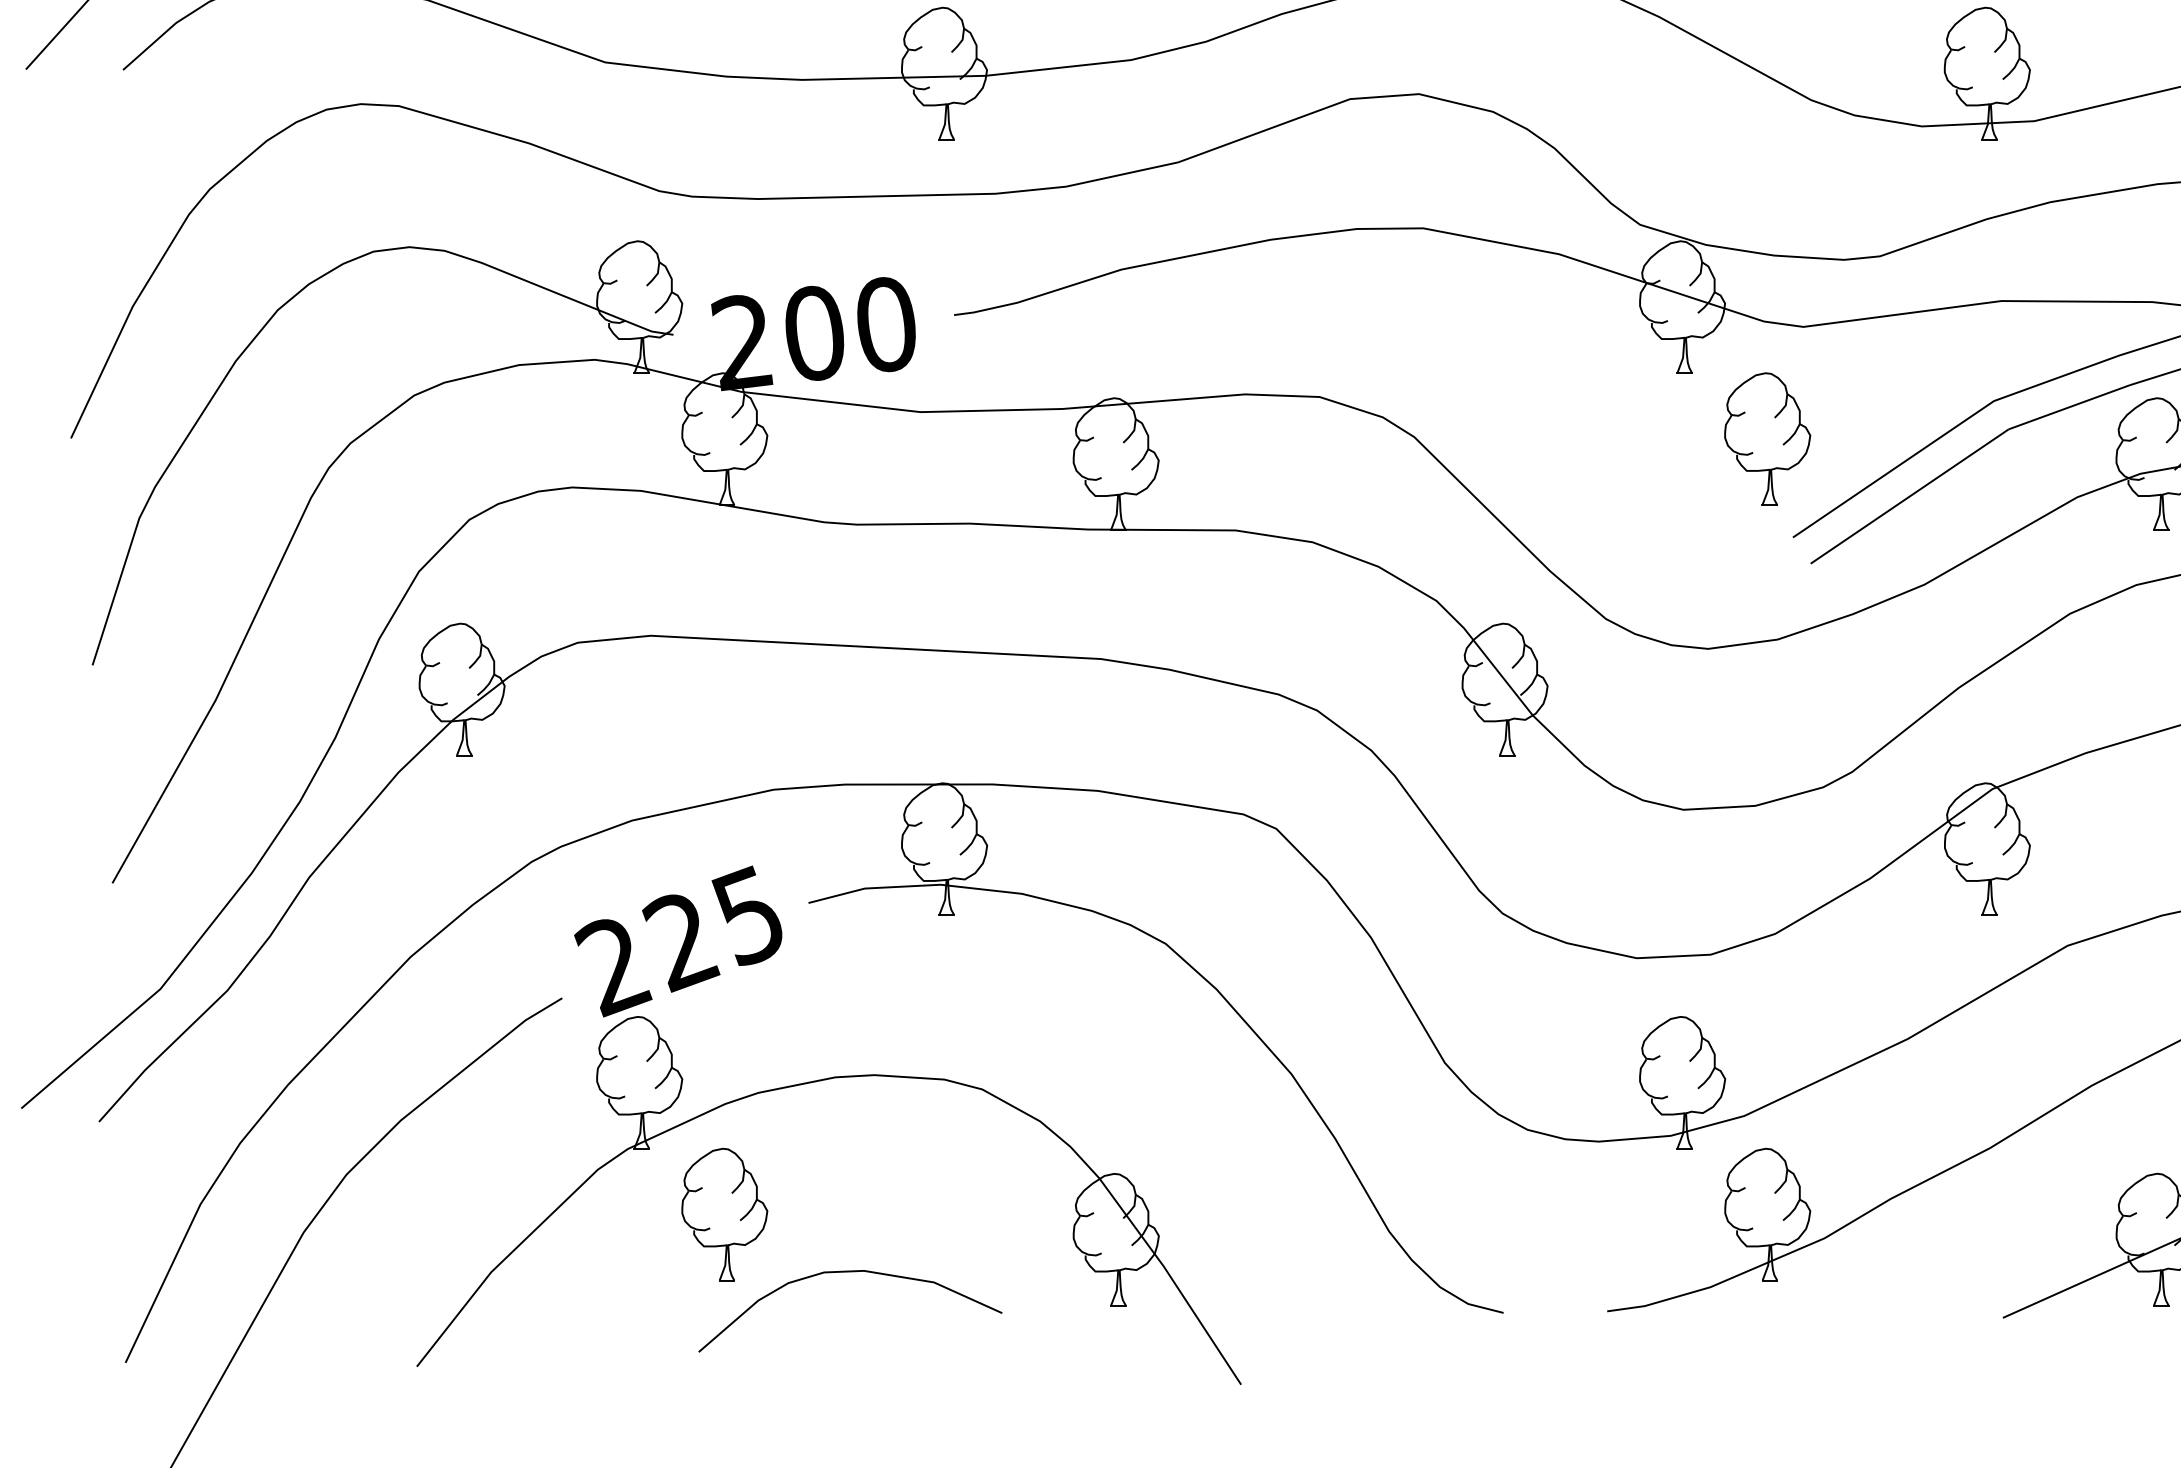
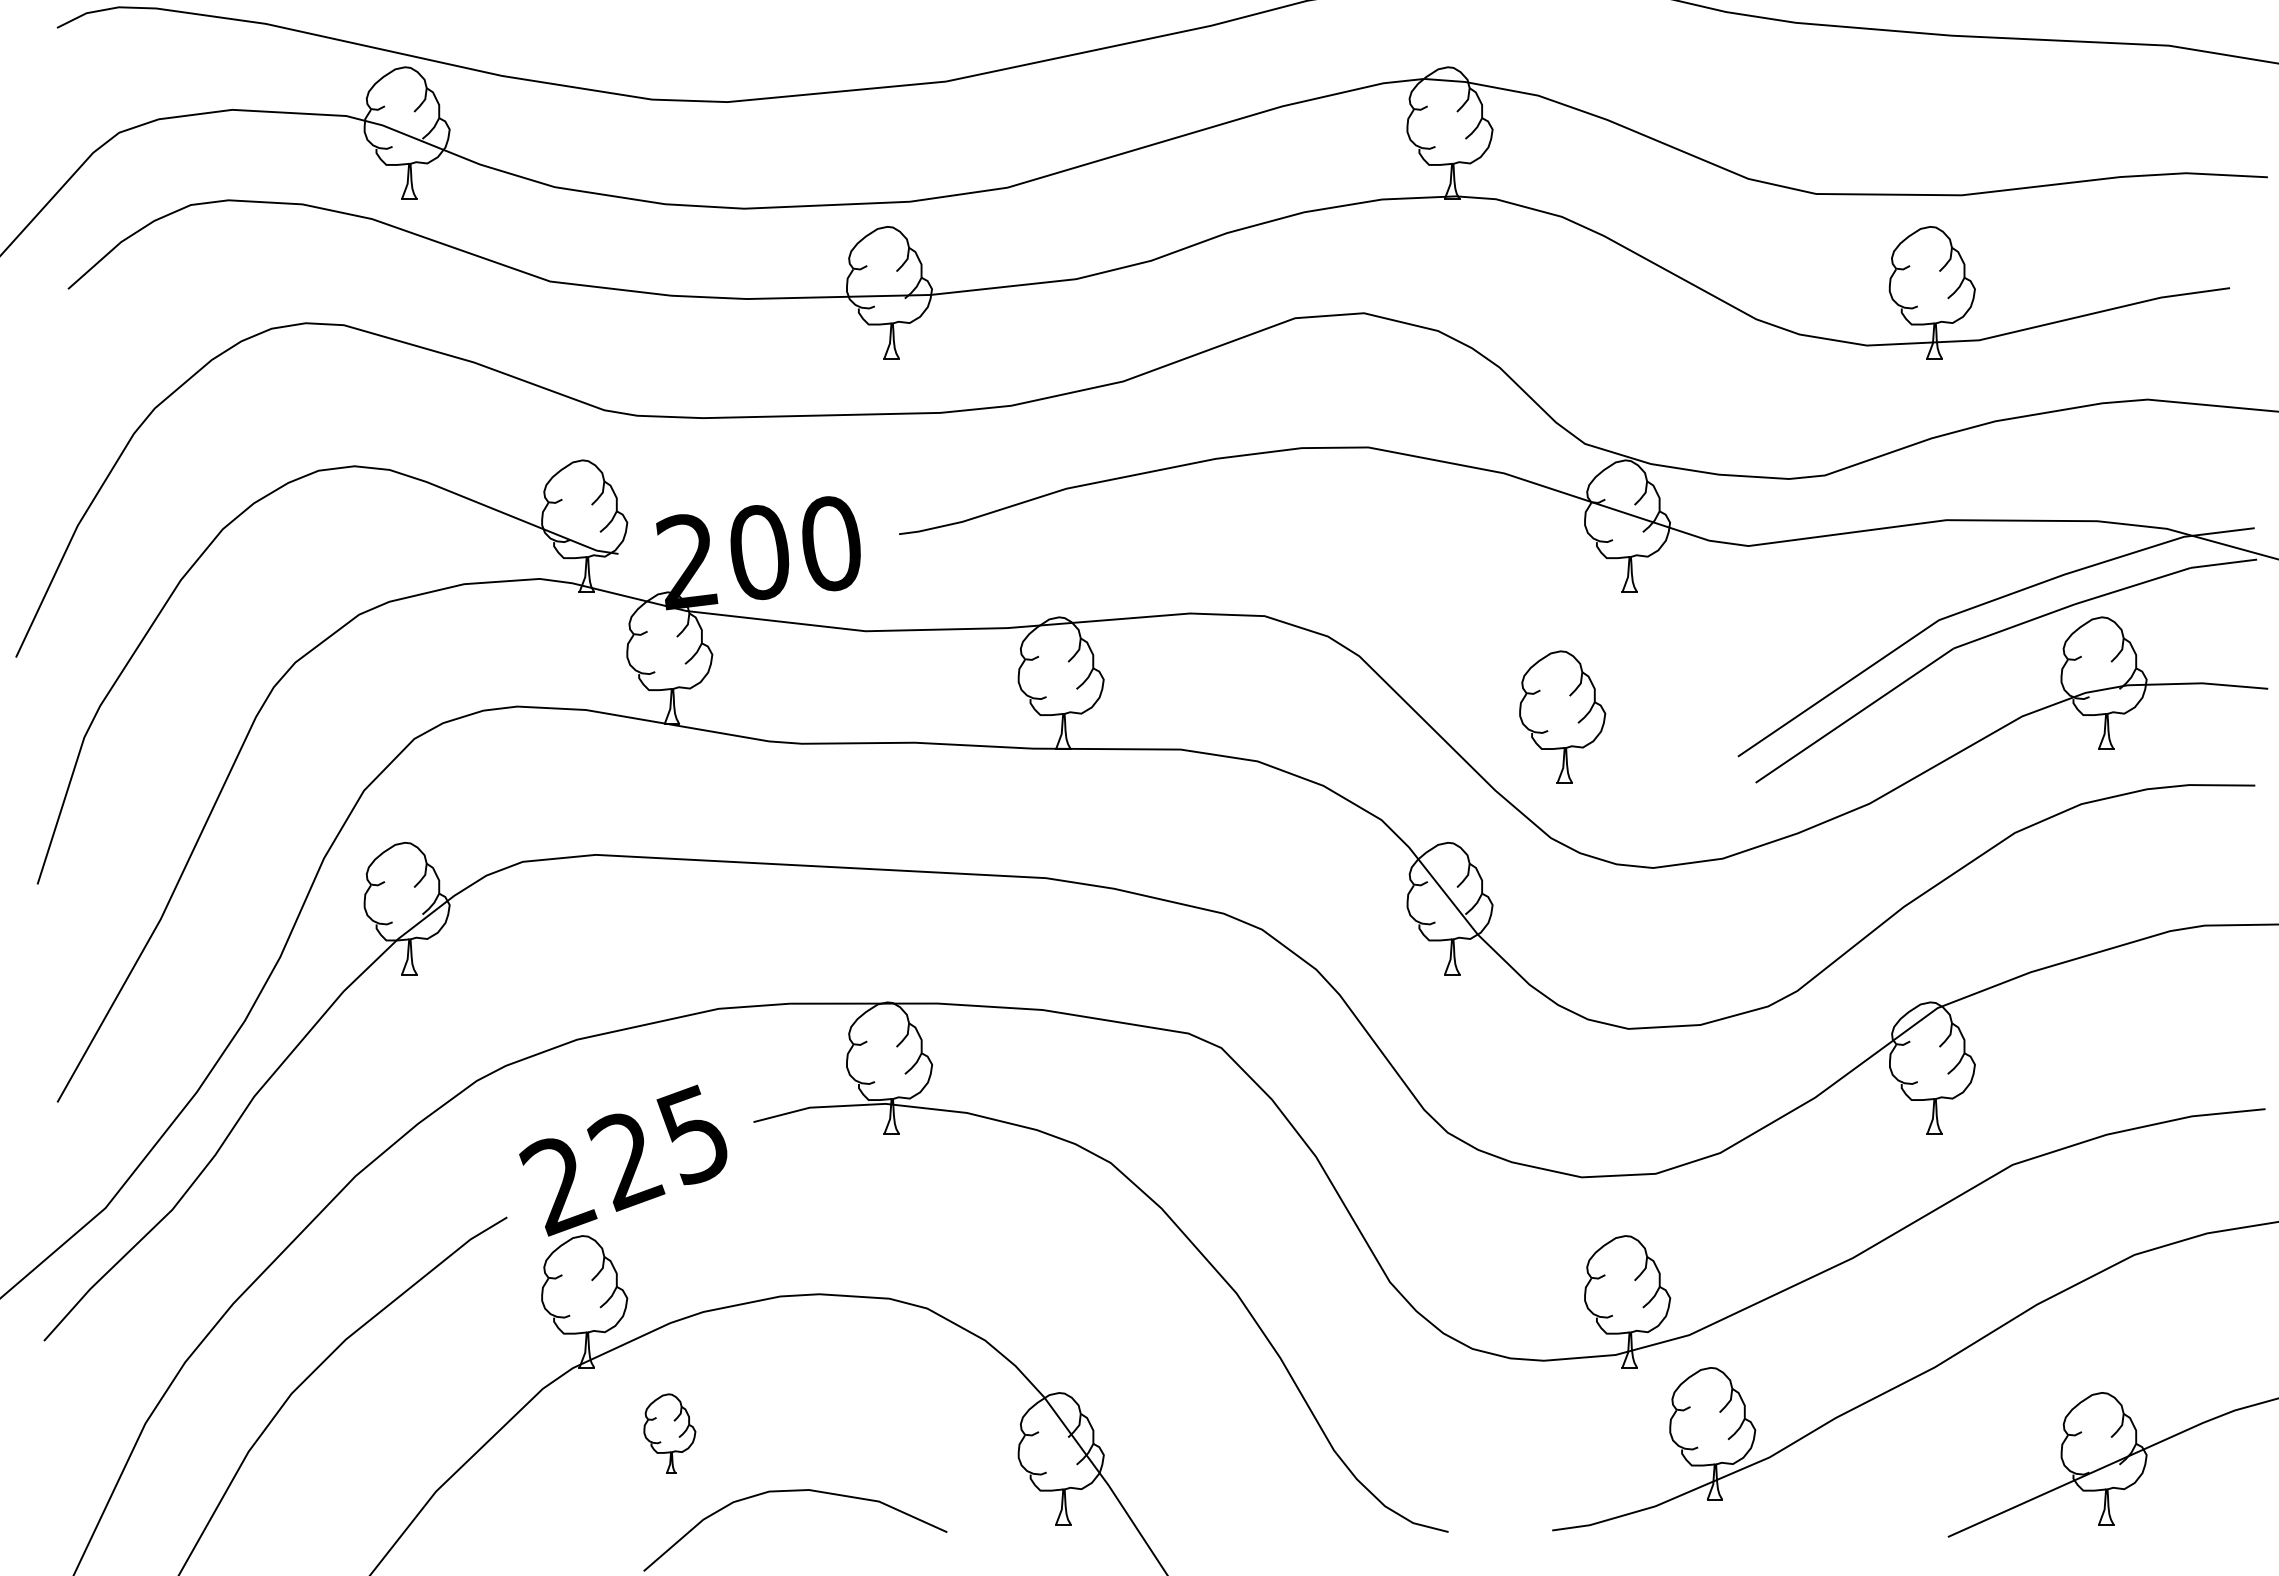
part: (1767, 438) -> (1562, 716), moved
part: (724, 1214) -> (669, 1433), size x0.6

